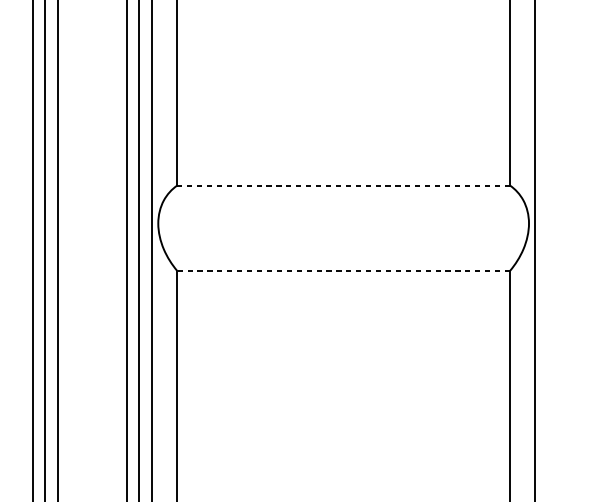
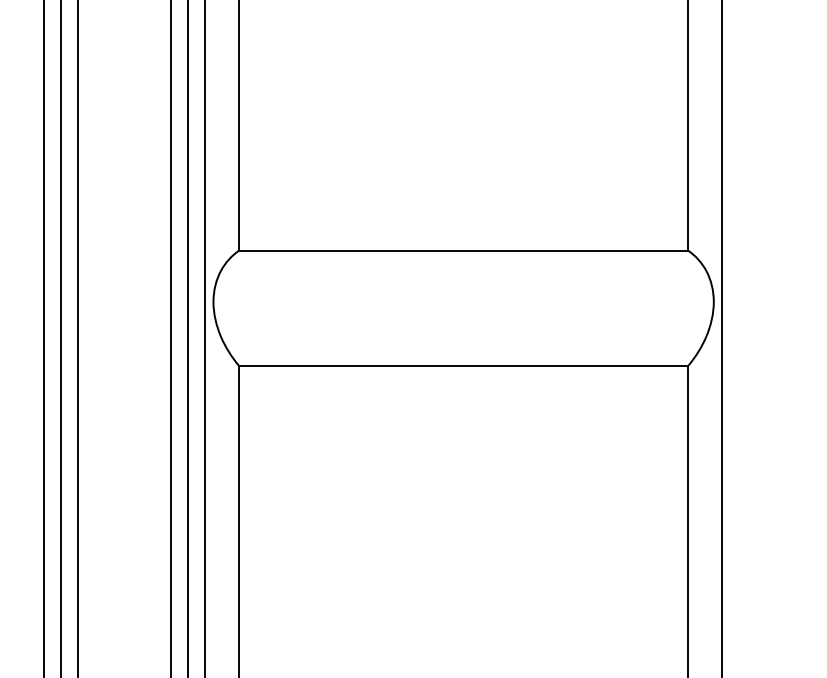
line: (343, 185) -> (463, 250), dashed -> solid
line: (343, 270) -> (463, 365), dashed -> solid

